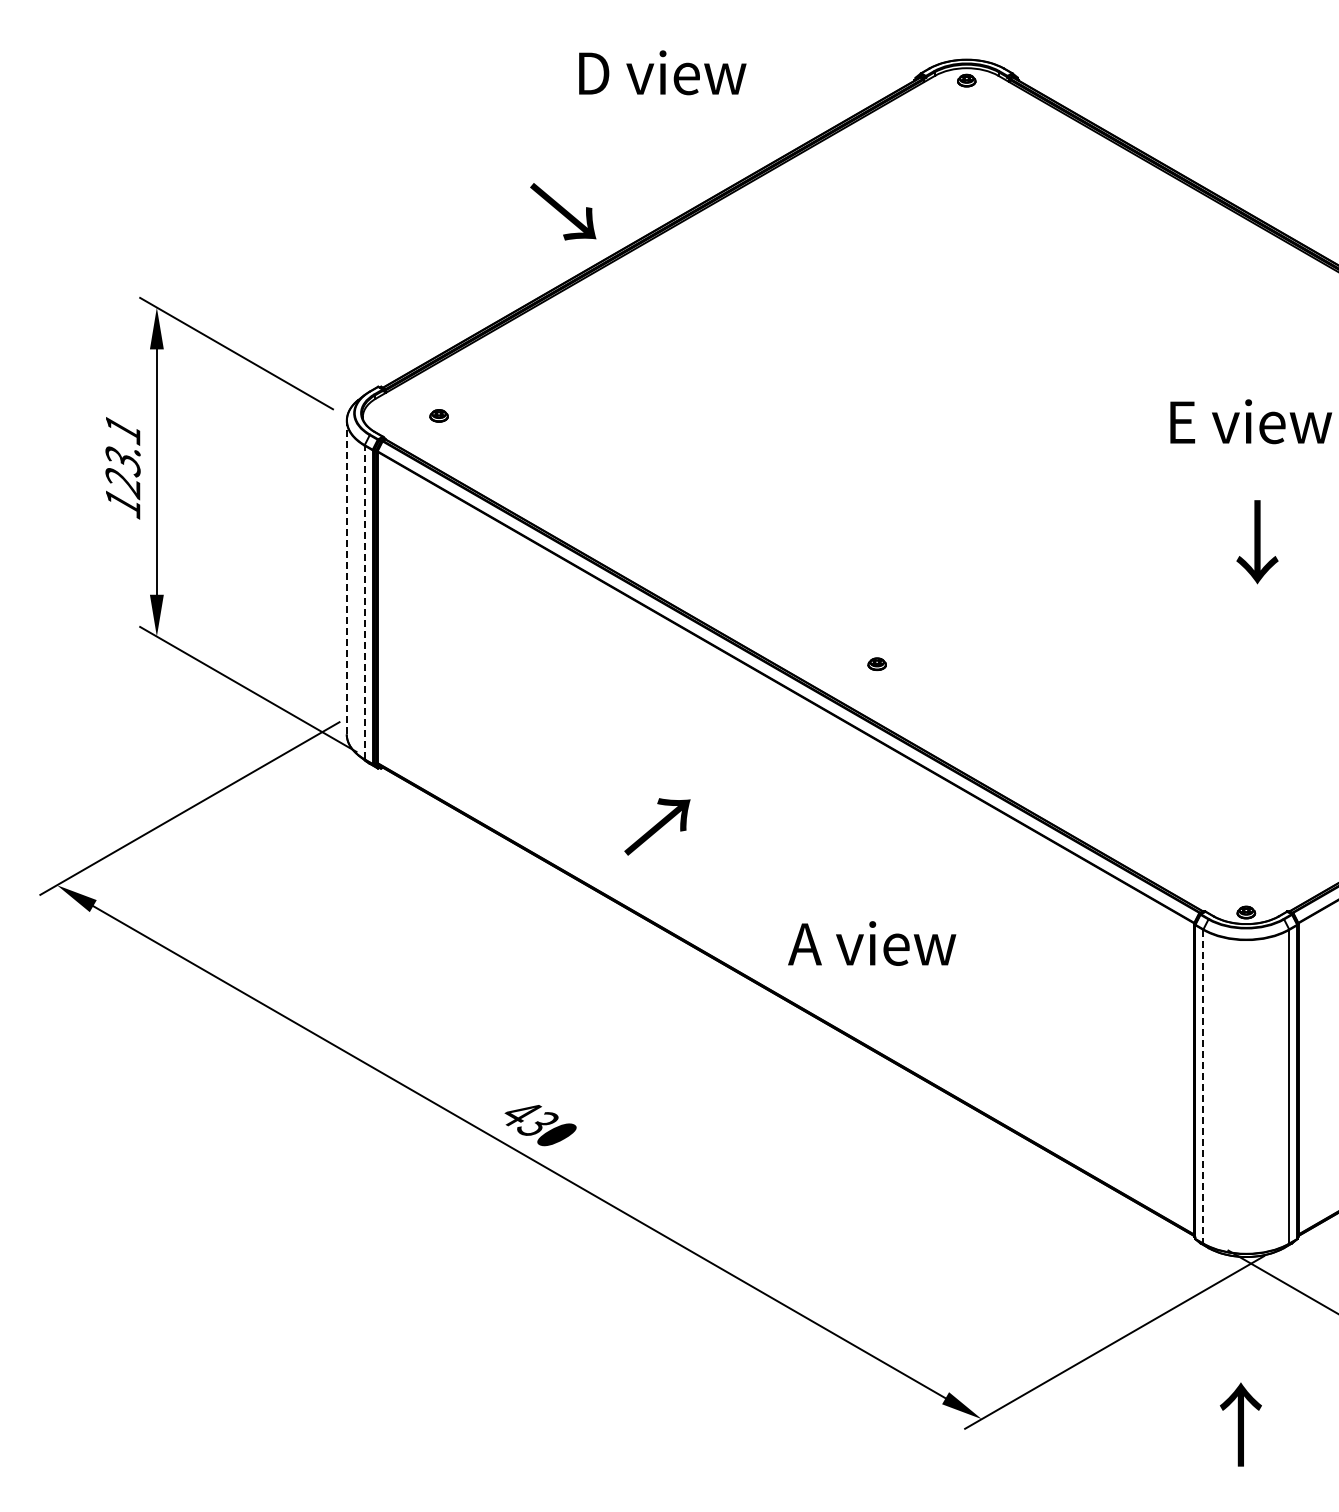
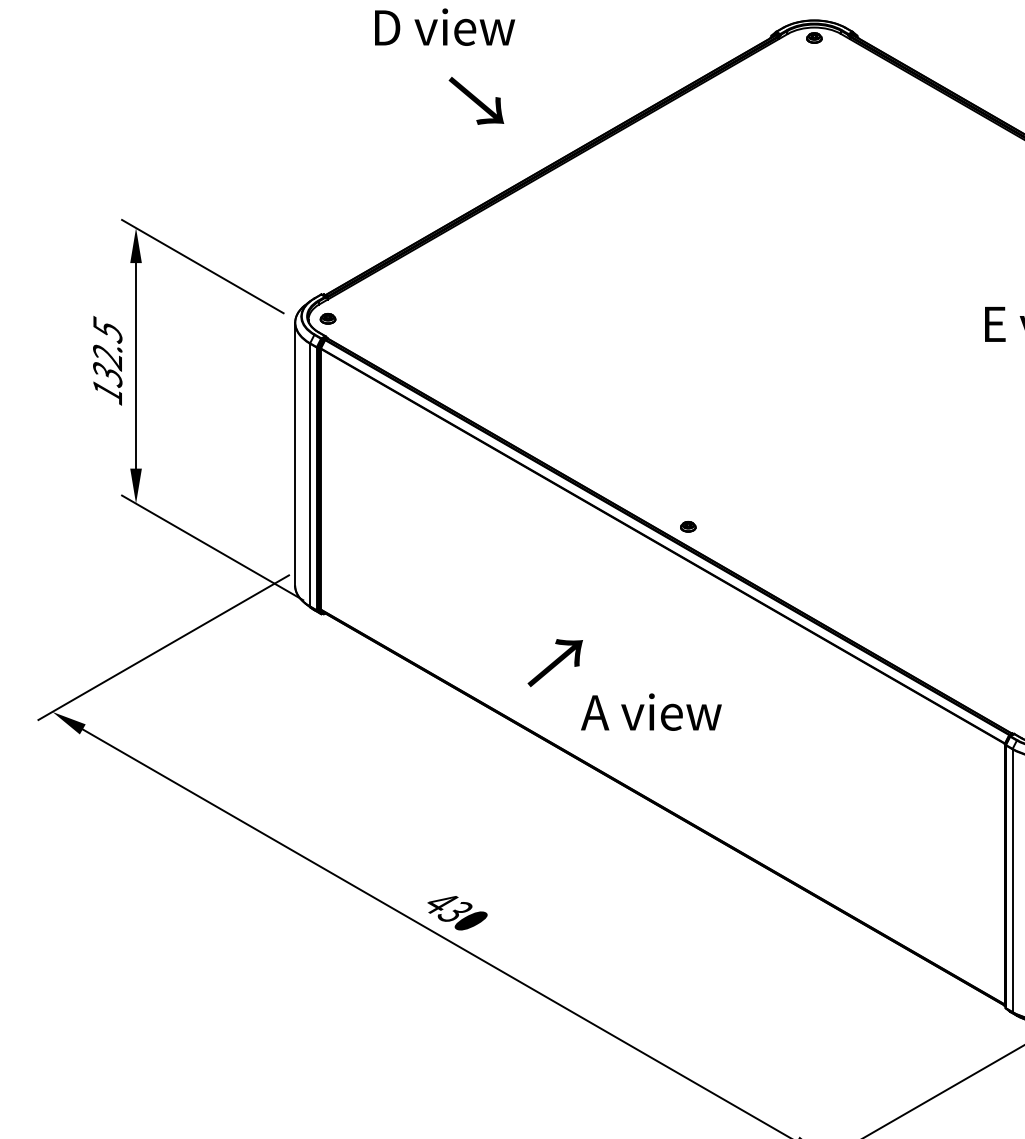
text: (662, 72) -> (444, 26), moved
text: (563, 211) -> (476, 100), moved
part: (438, 415) -> (327, 318), moved
text: (122, 456) -> (107, 352), 123.1 -> 132.5
line: (346, 577) -> (294, 454), dashed -> solid
line: (364, 602) -> (309, 475), dashed -> solid
part: (876, 663) -> (687, 526), moved
text: (872, 943) -> (651, 712), moved
line: (1203, 1086) -> (1012, 880), dashed -> solid

